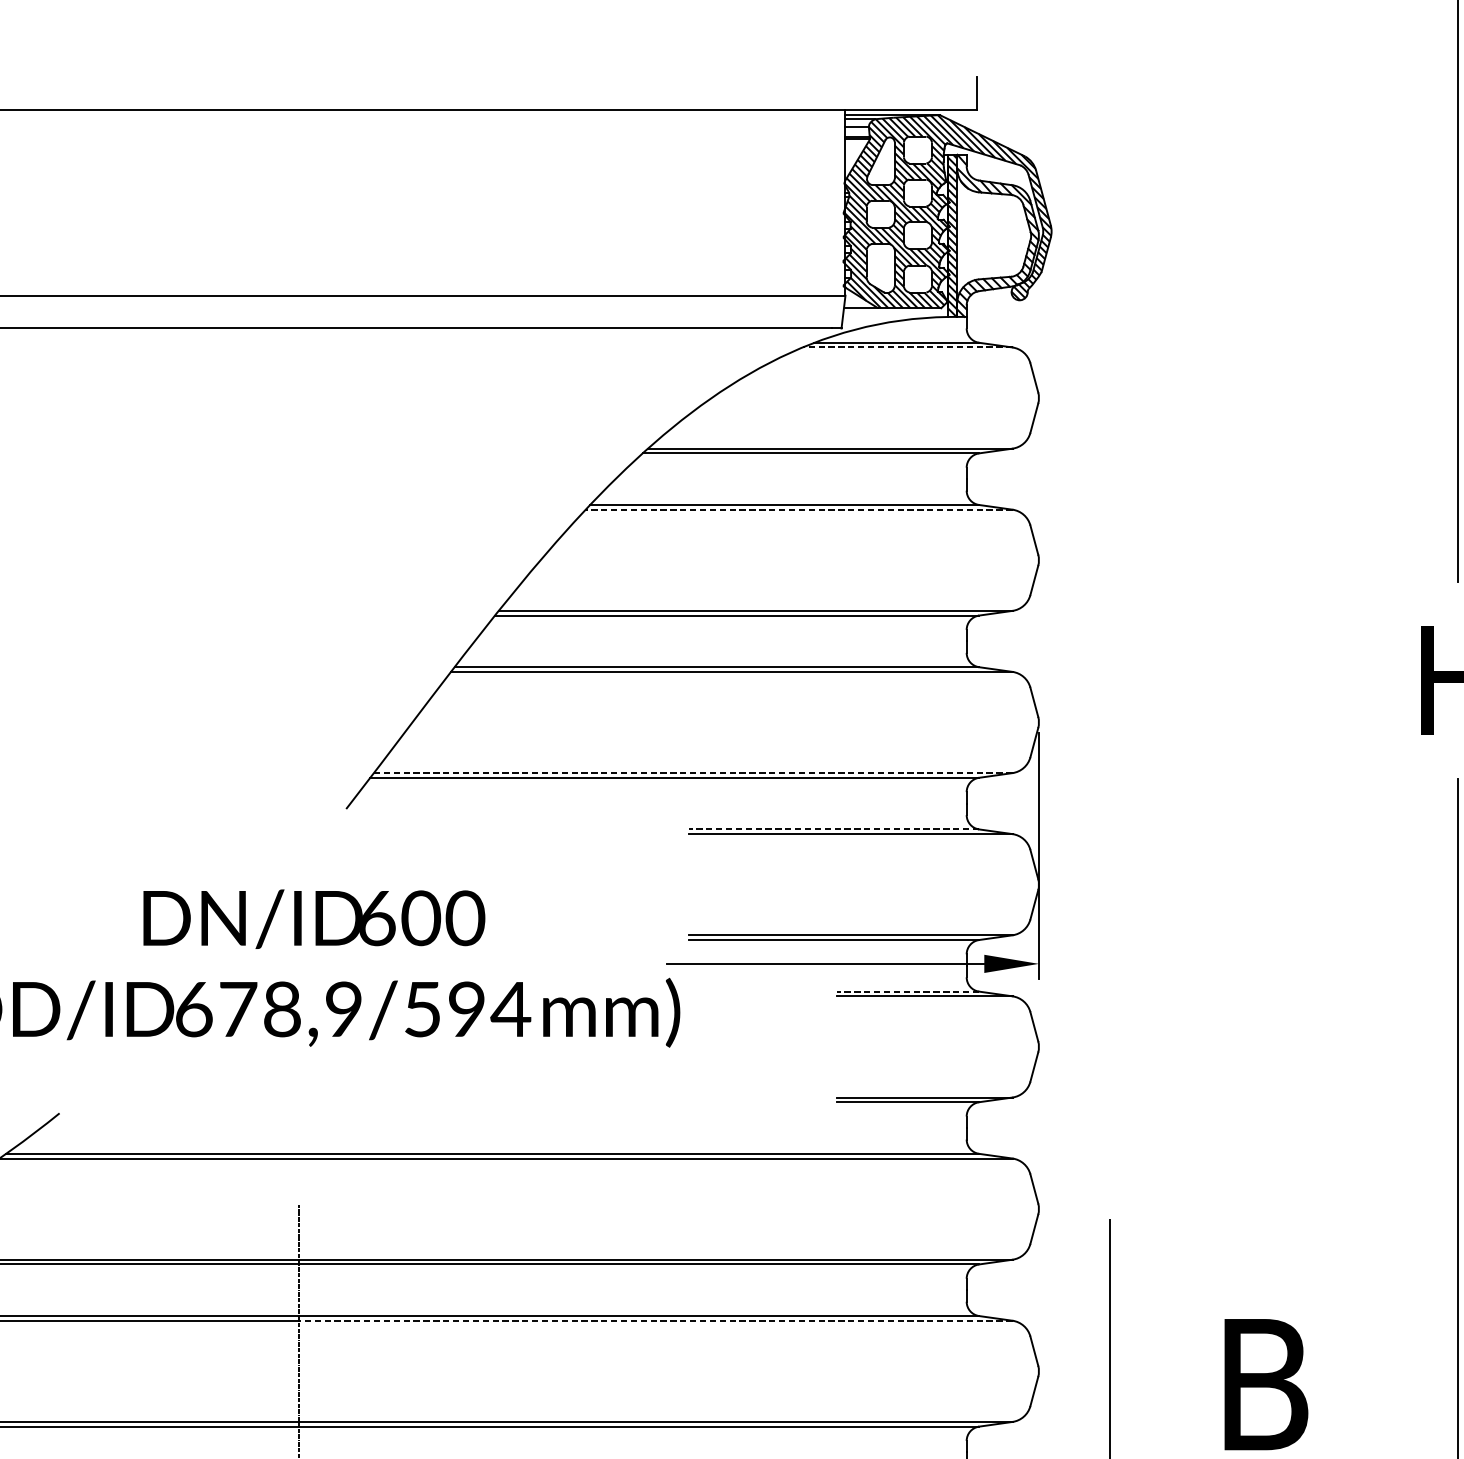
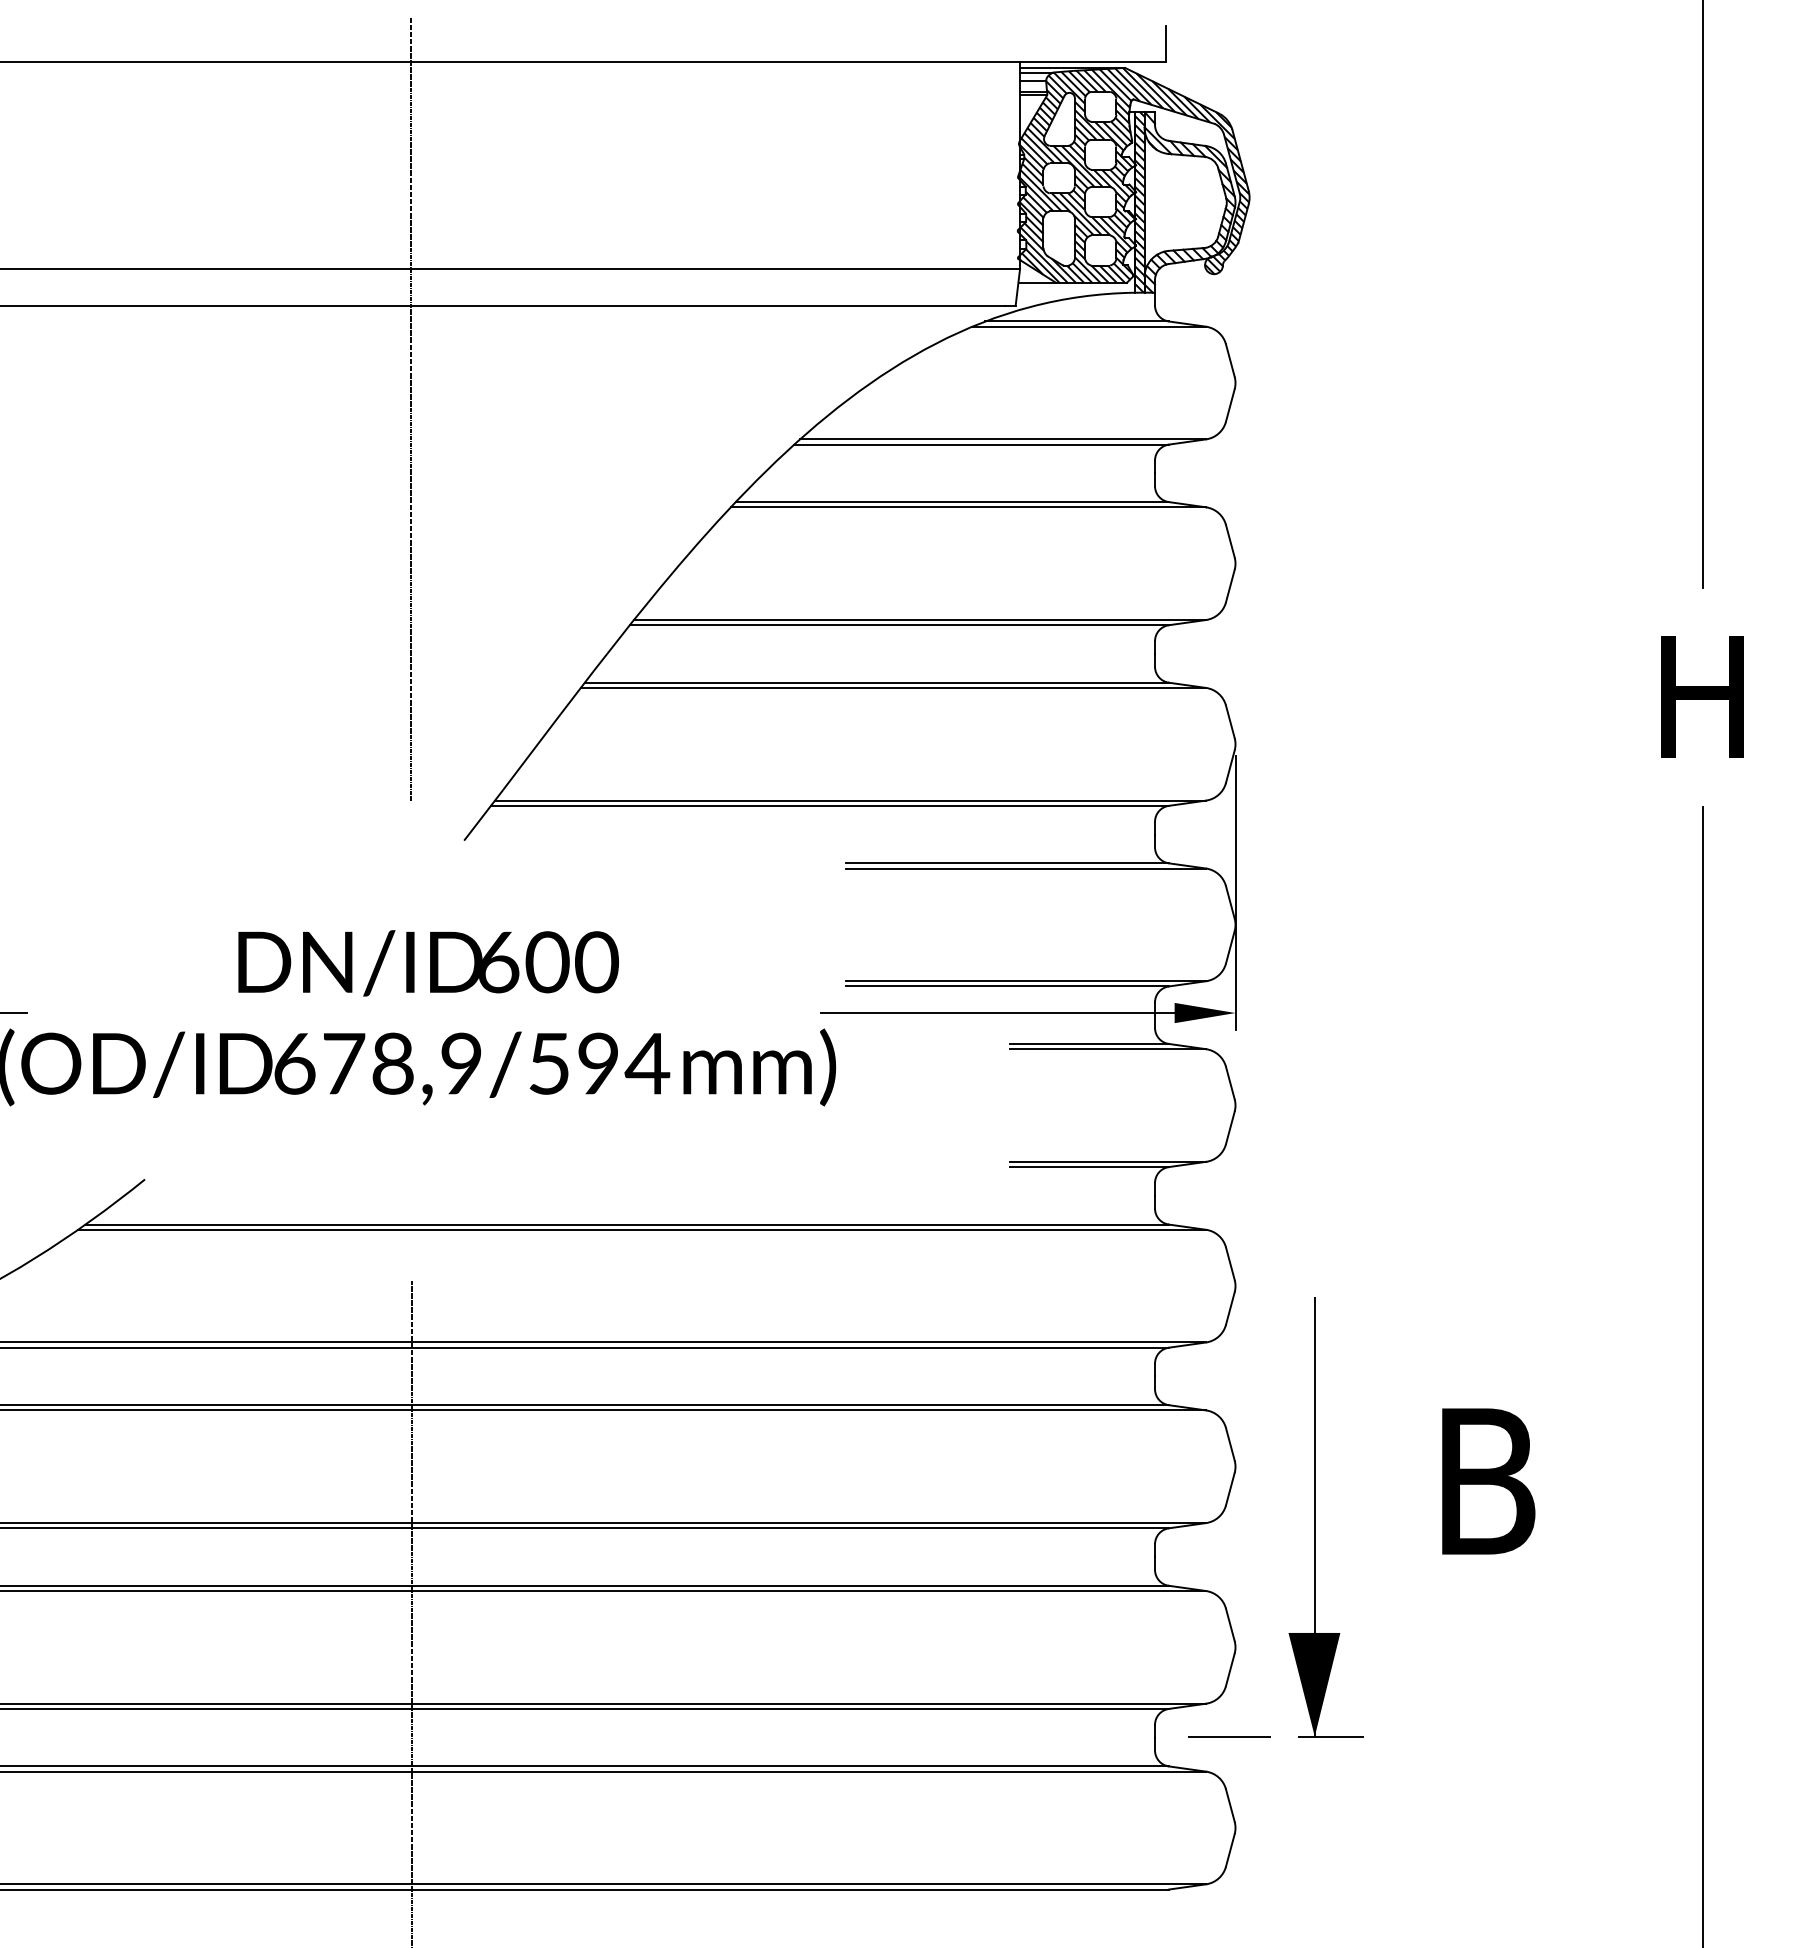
line: (907, 347) -> (1089, 326), dashed -> solid
line: (298, 421) -> (411, 409), added
line: (799, 509) -> (968, 507), dashed -> solid
line: (693, 772) -> (850, 800), dashed -> solid
line: (834, 829) -> (1007, 863), dashed -> solid
line: (907, 991) -> (1089, 1043), dashed -> solid
line: (655, 1320) -> (808, 1410), dashed -> solid

